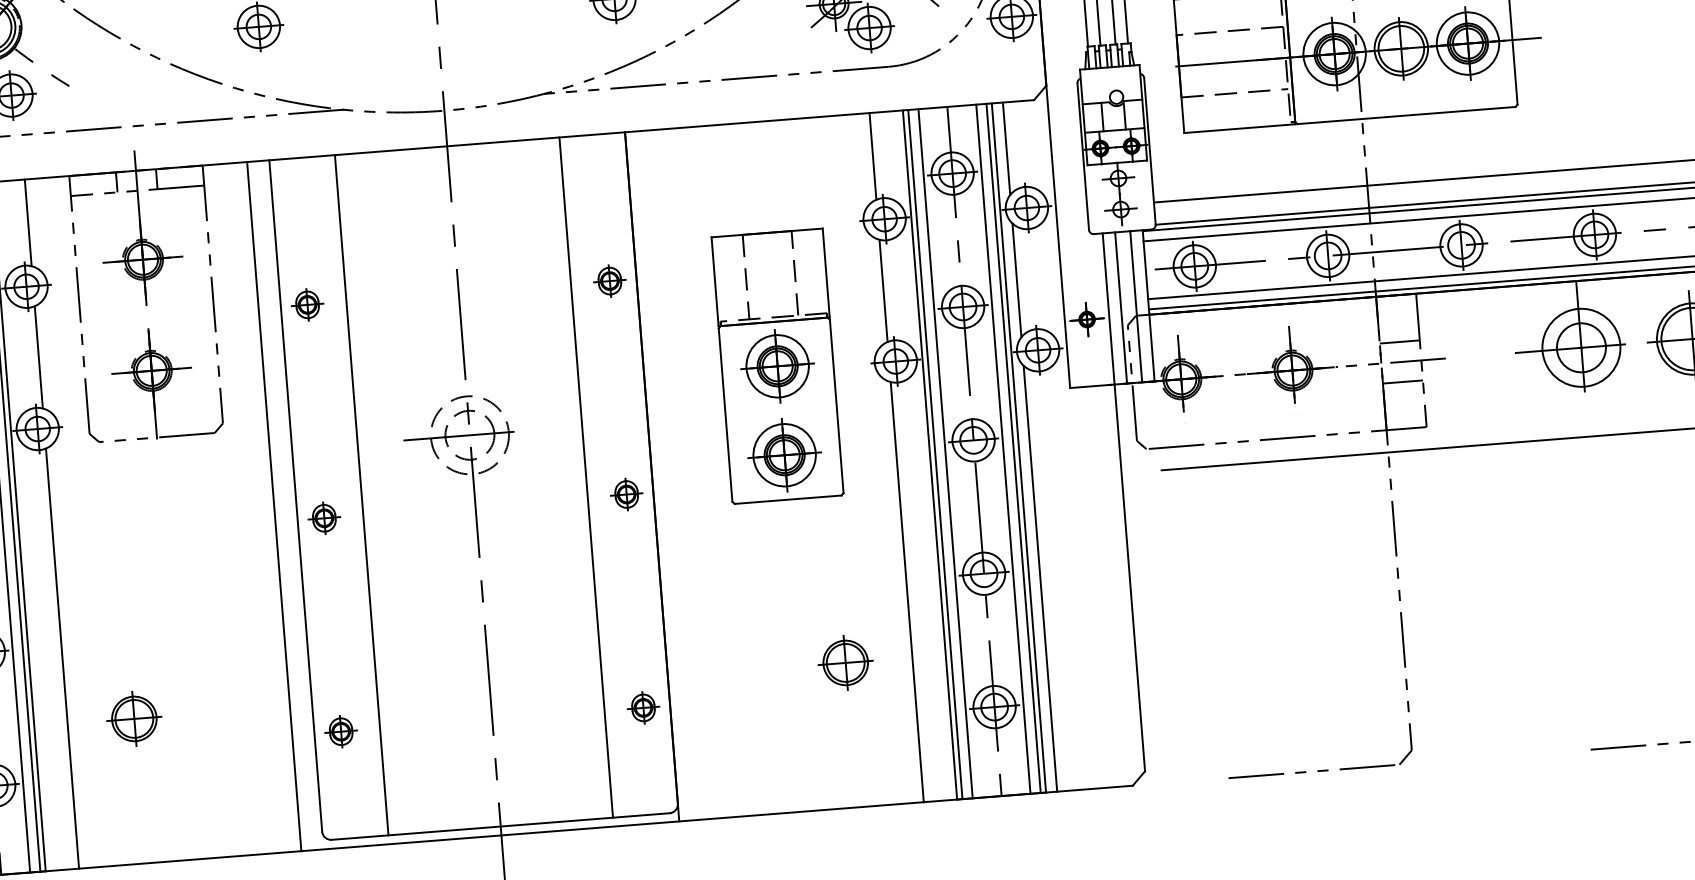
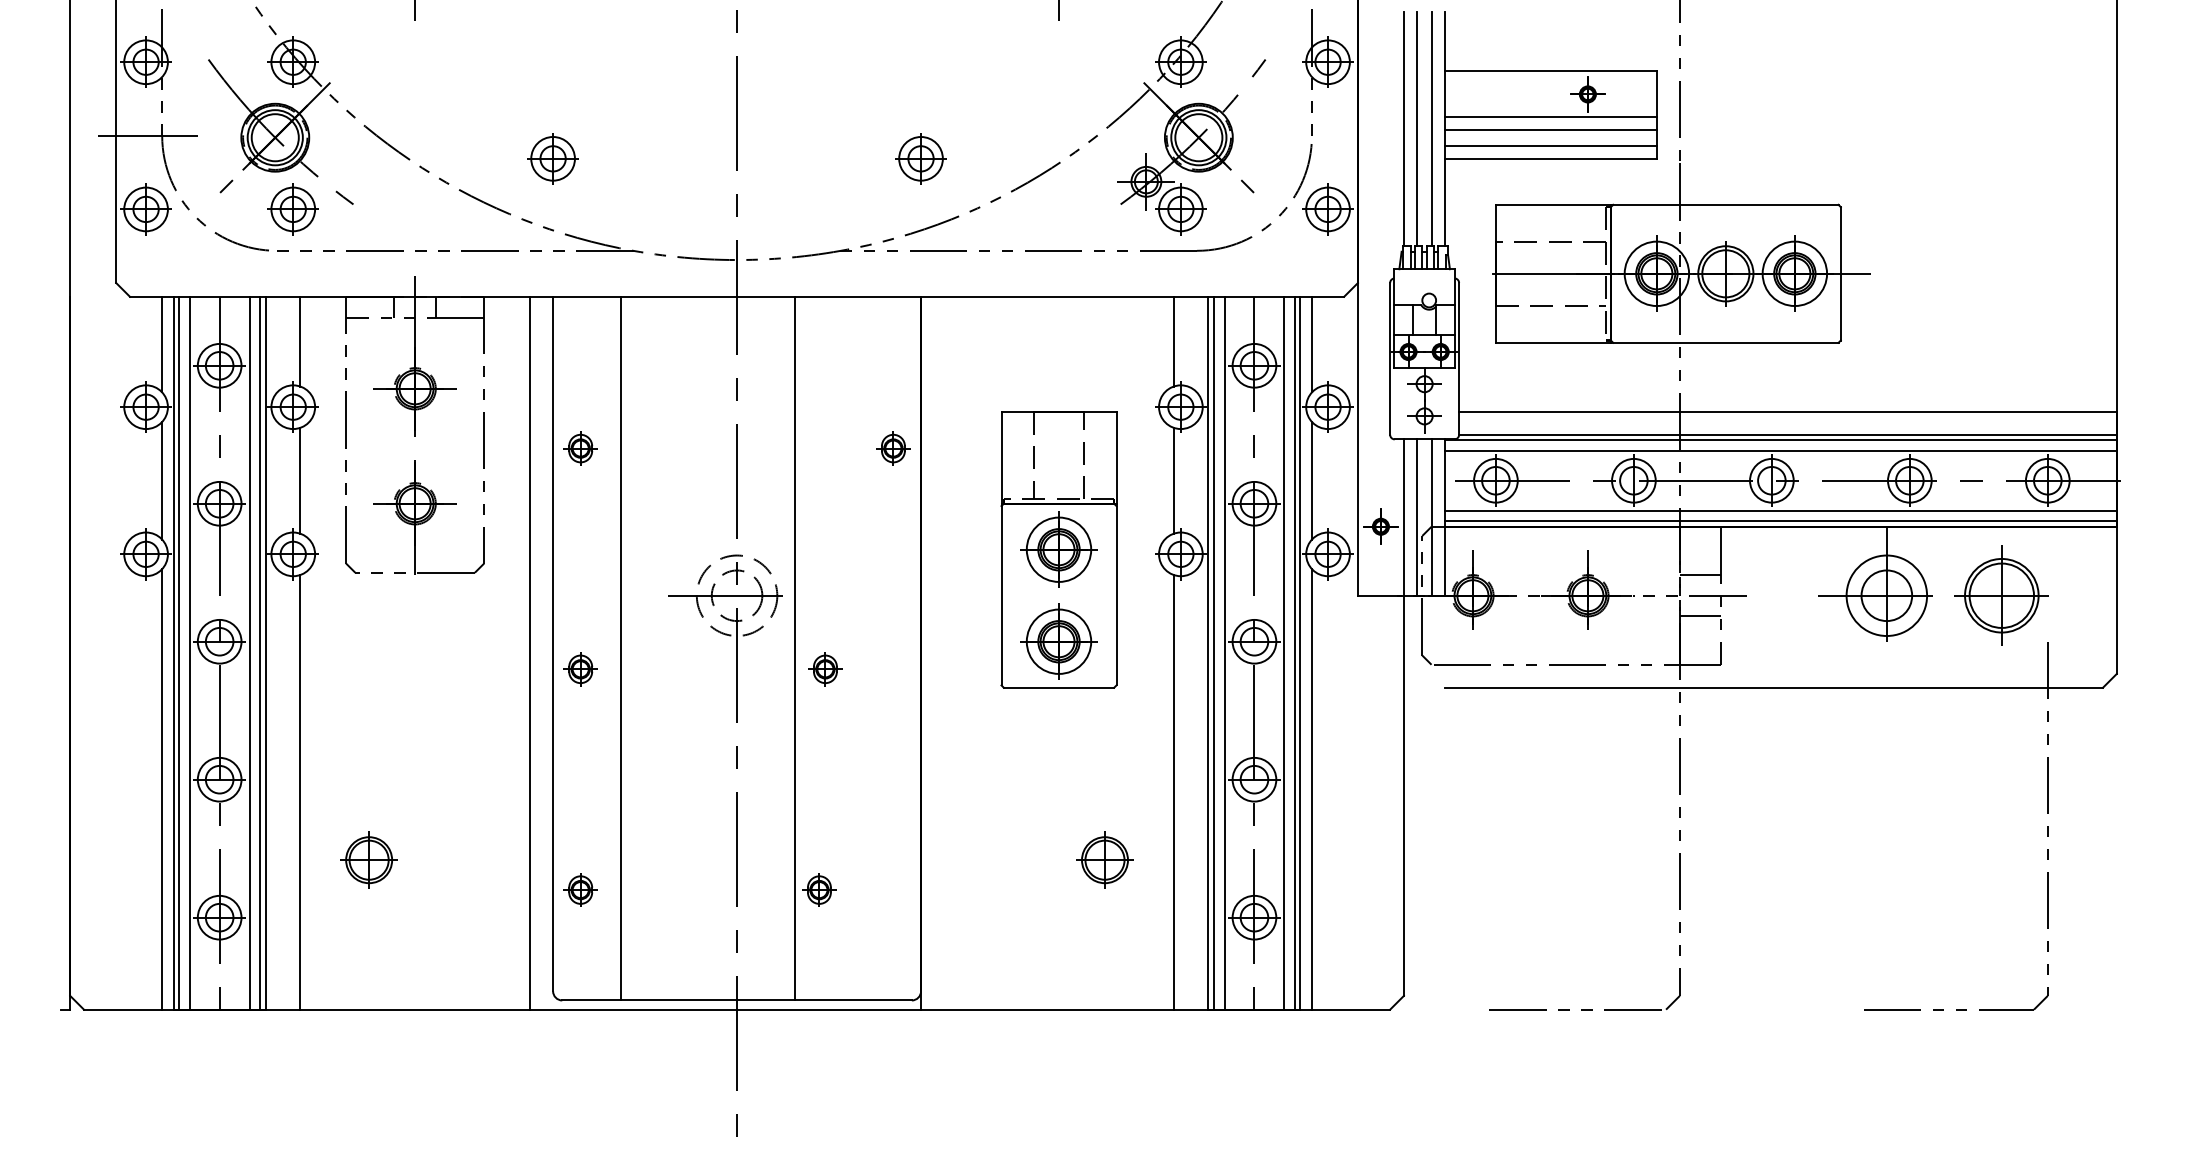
line: (586, 477) -> (795, 648), moved
part: (626, 494) -> (825, 669), moved
part: (643, 707) -> (819, 889), moved

